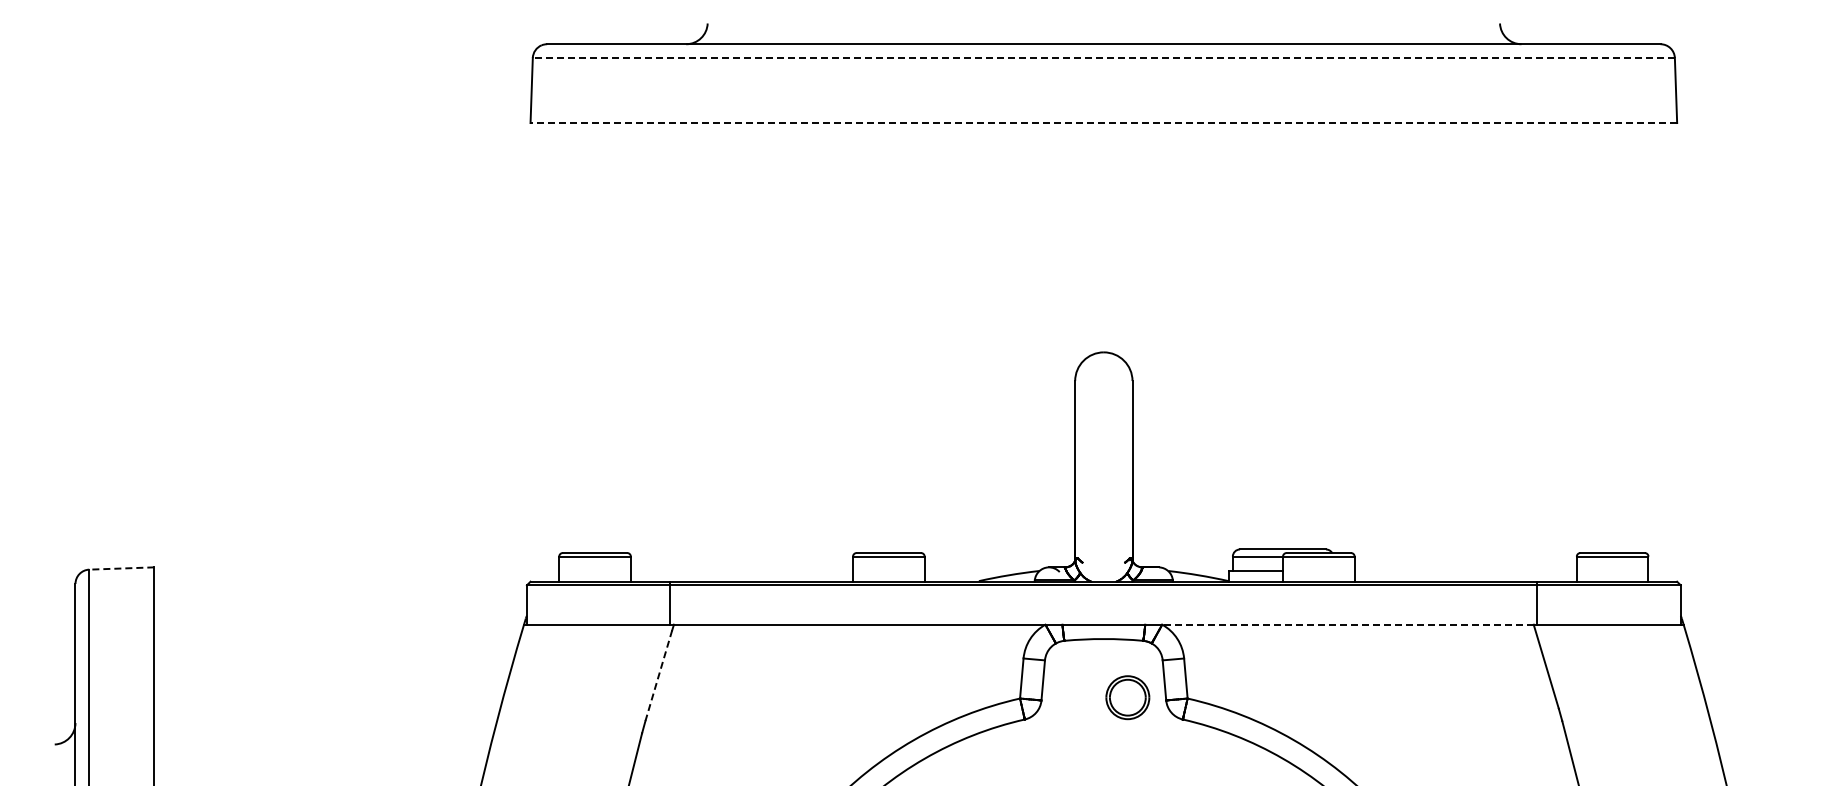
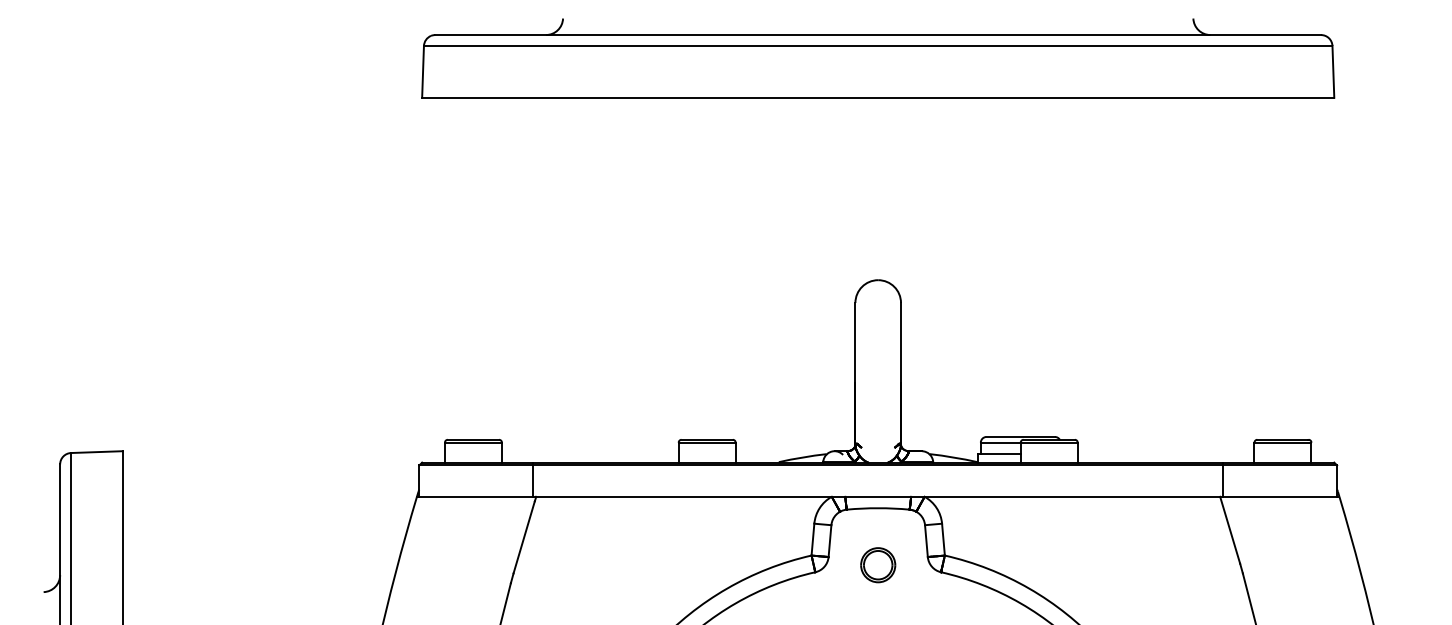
line: (1103, 58) -> (877, 46), dashed -> solid
line: (1103, 123) -> (877, 98), dashed -> solid
line: (121, 568) -> (96, 452), dashed -> solid
line: (1347, 624) -> (1072, 496), dashed -> solid
line: (658, 676) -> (523, 538), dashed -> solid
part: (1127, 697) -> (877, 565), moved

